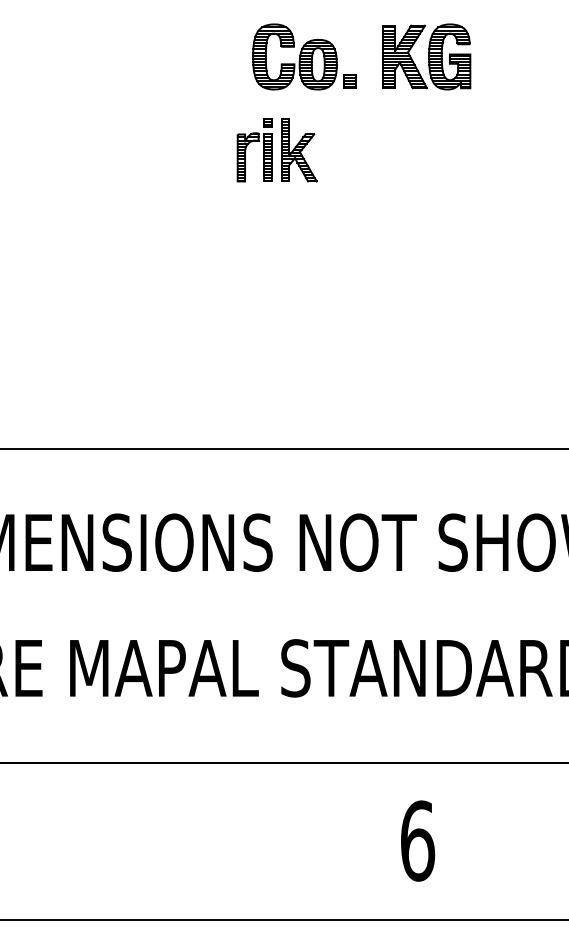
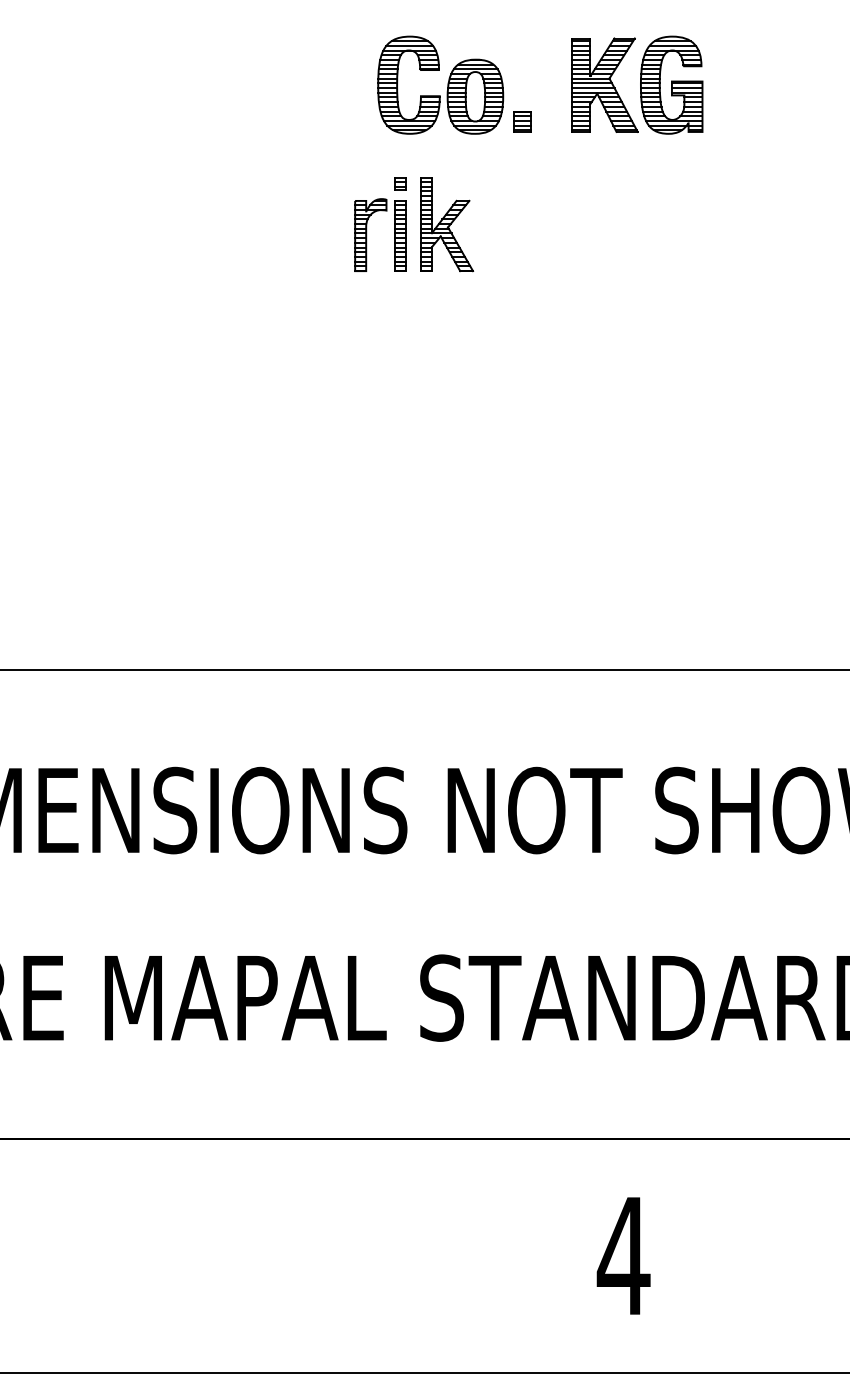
text: (417, 840) -> (623, 1255), 6 -> 4

